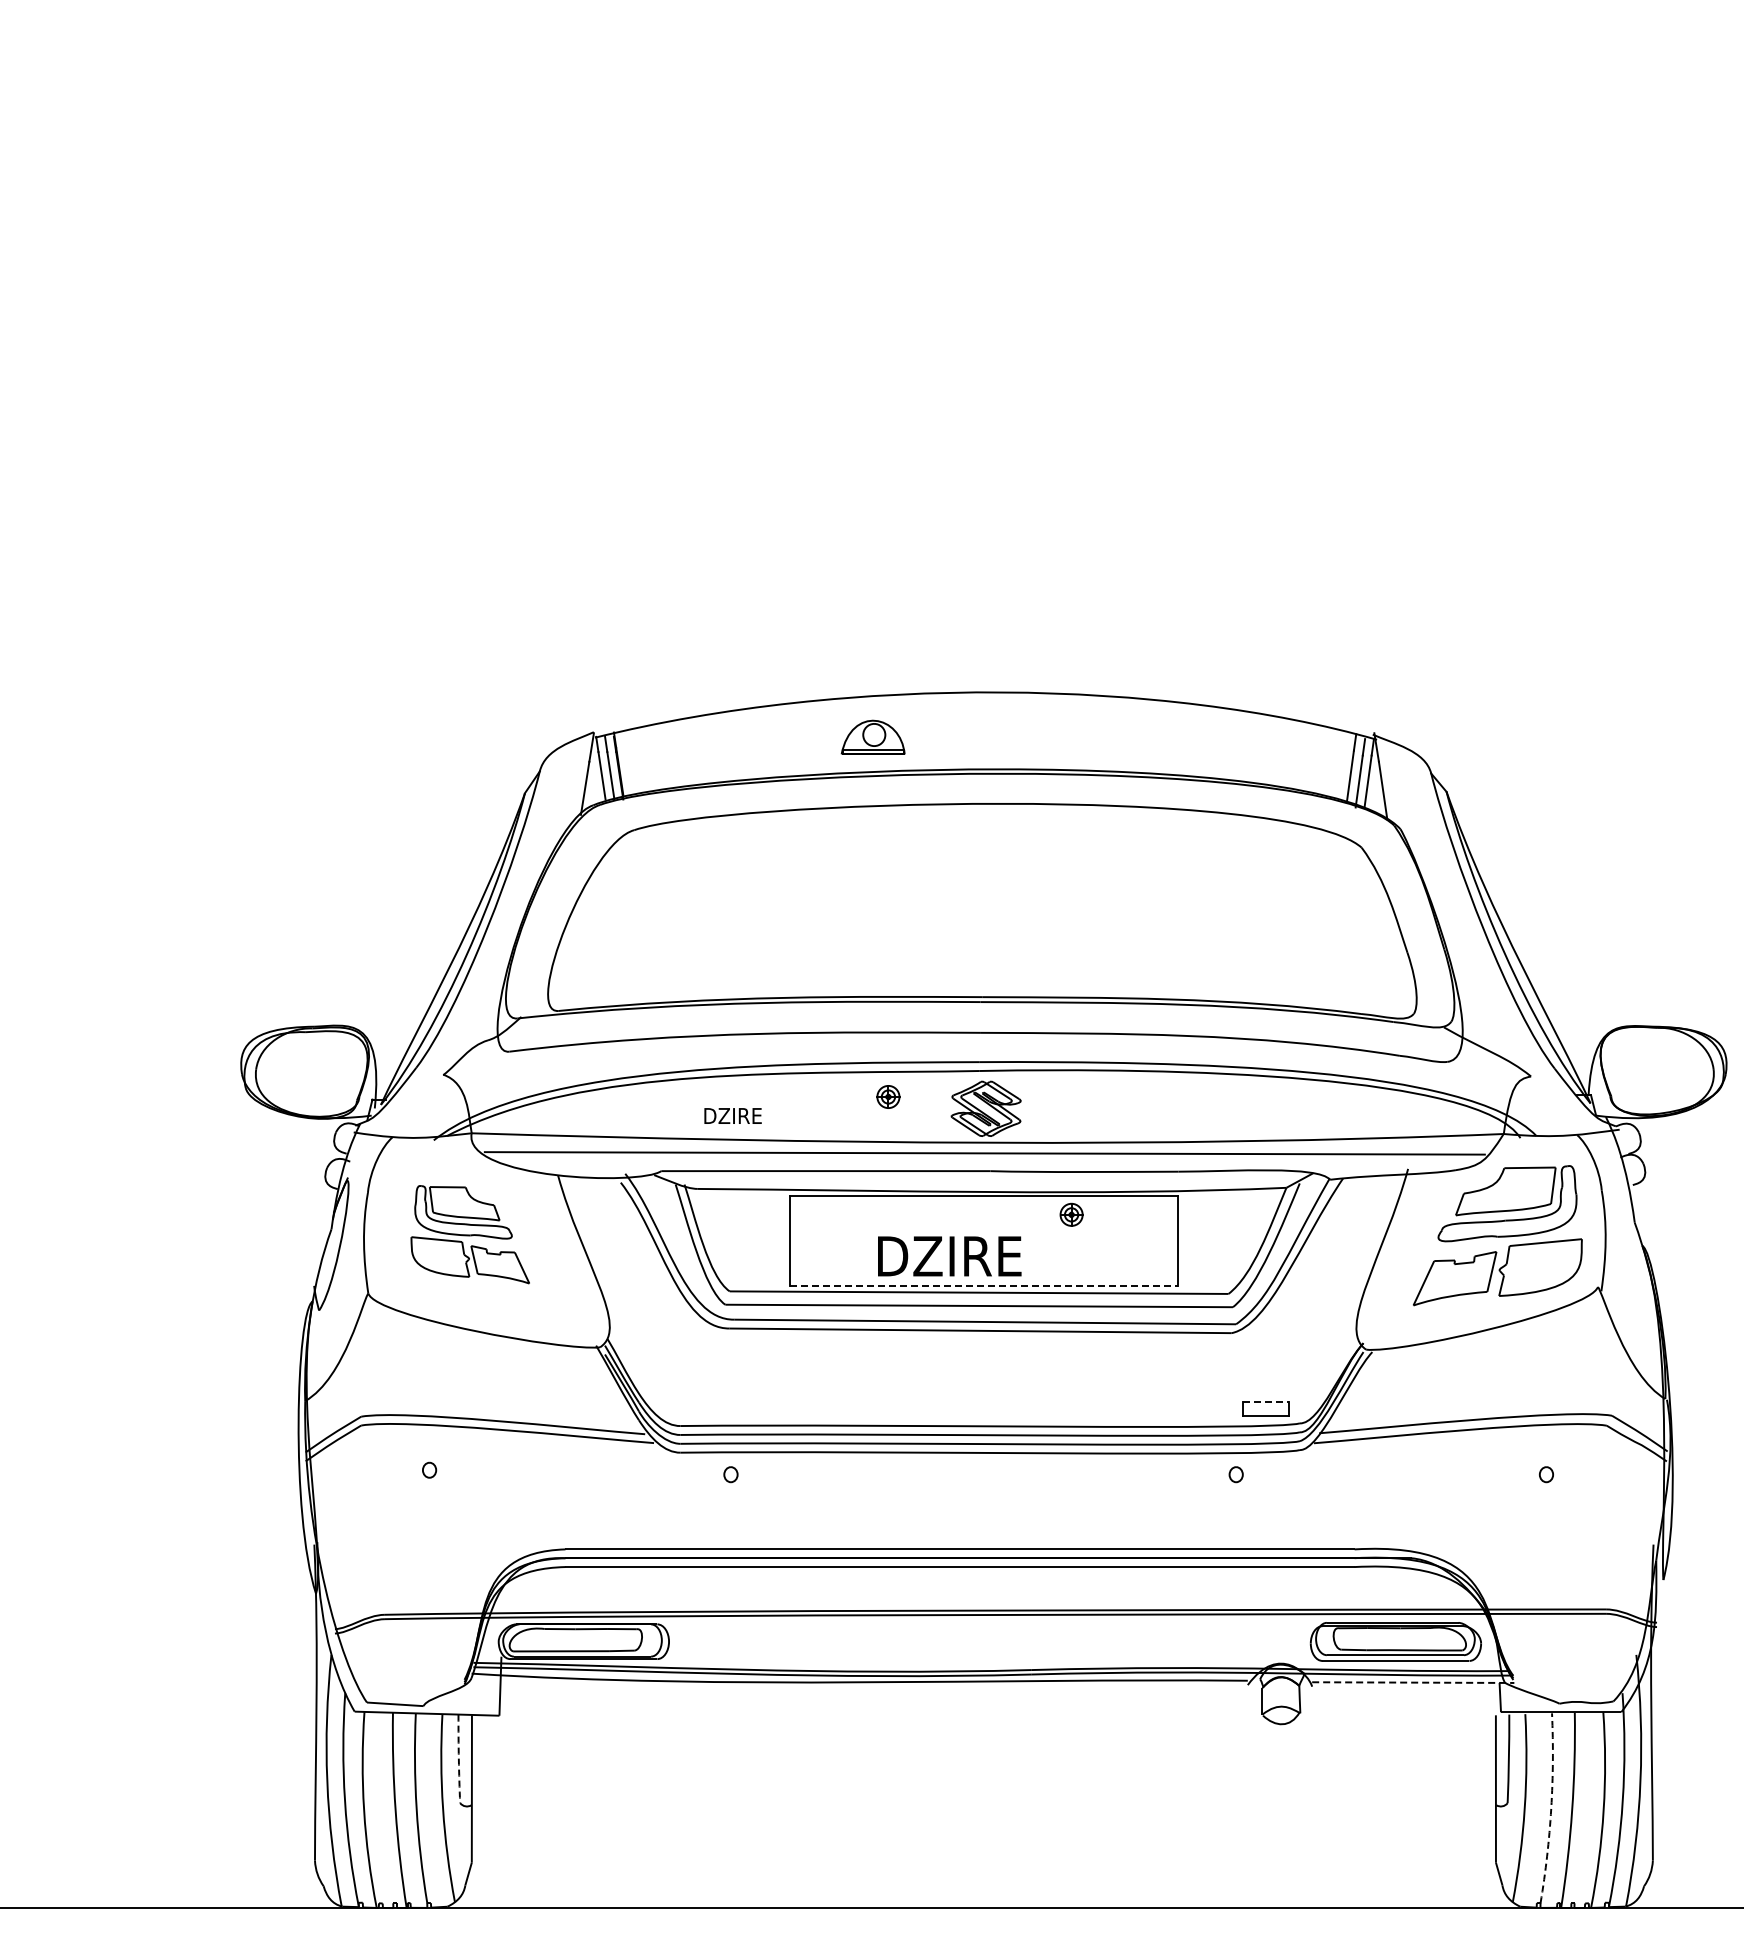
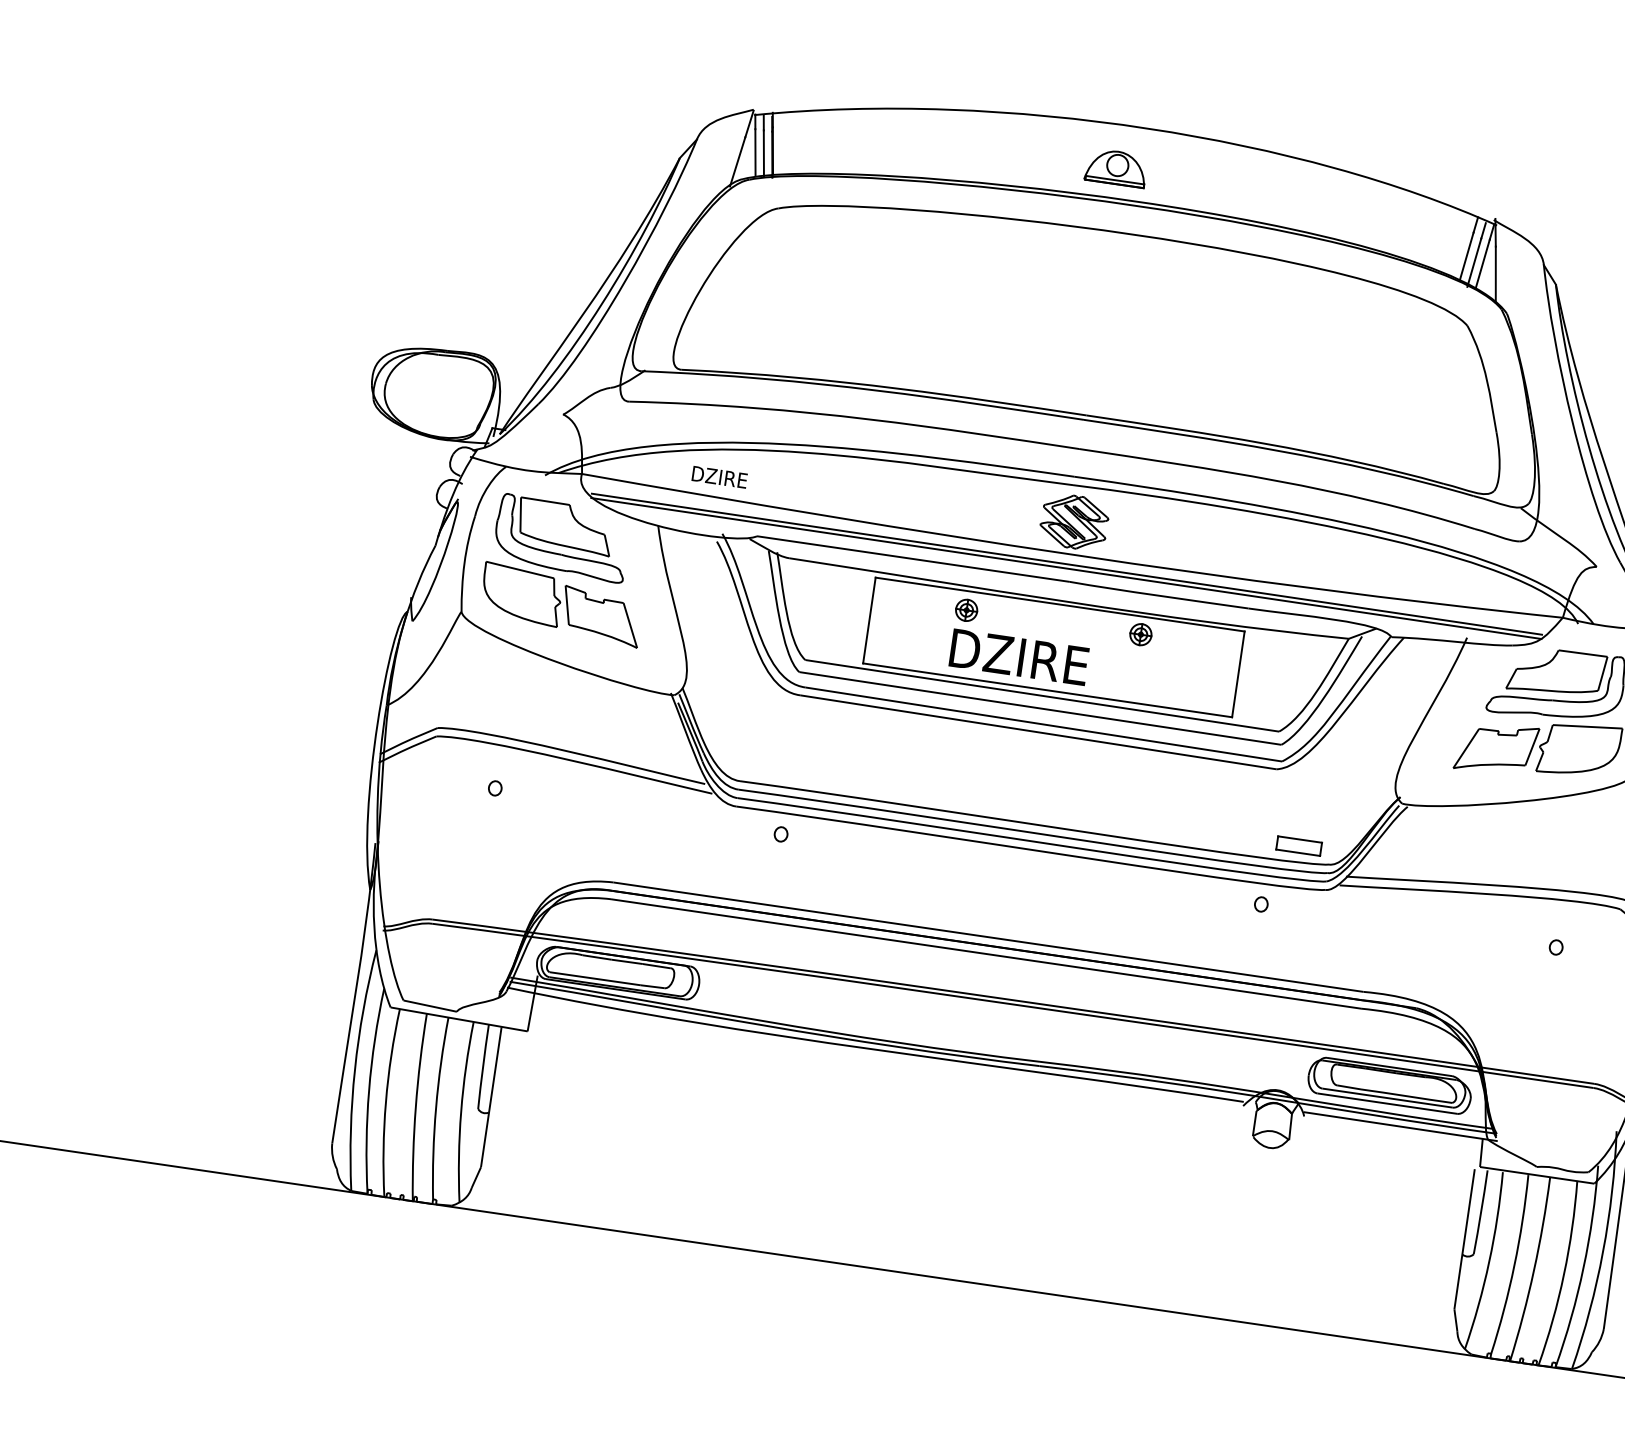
part: (872, 736) -> (1115, 166), moved
part: (888, 1096) -> (966, 609), moved
text: (732, 1115) -> (719, 476), moved
line: (984, 1157) -> (1066, 568), added
part: (470, 1234) -> (566, 570), size x1.43
line: (984, 1286) -> (1048, 690), dashed -> solid
line: (1266, 1401) -> (1300, 839), dashed -> solid
line: (1413, 1682) -> (1401, 1126), dashed -> solid
arc: (458, 1758) -> (482, 1066), dashed -> solid
arc: (1551, 1808) -> (1514, 1265), dashed -> solid

